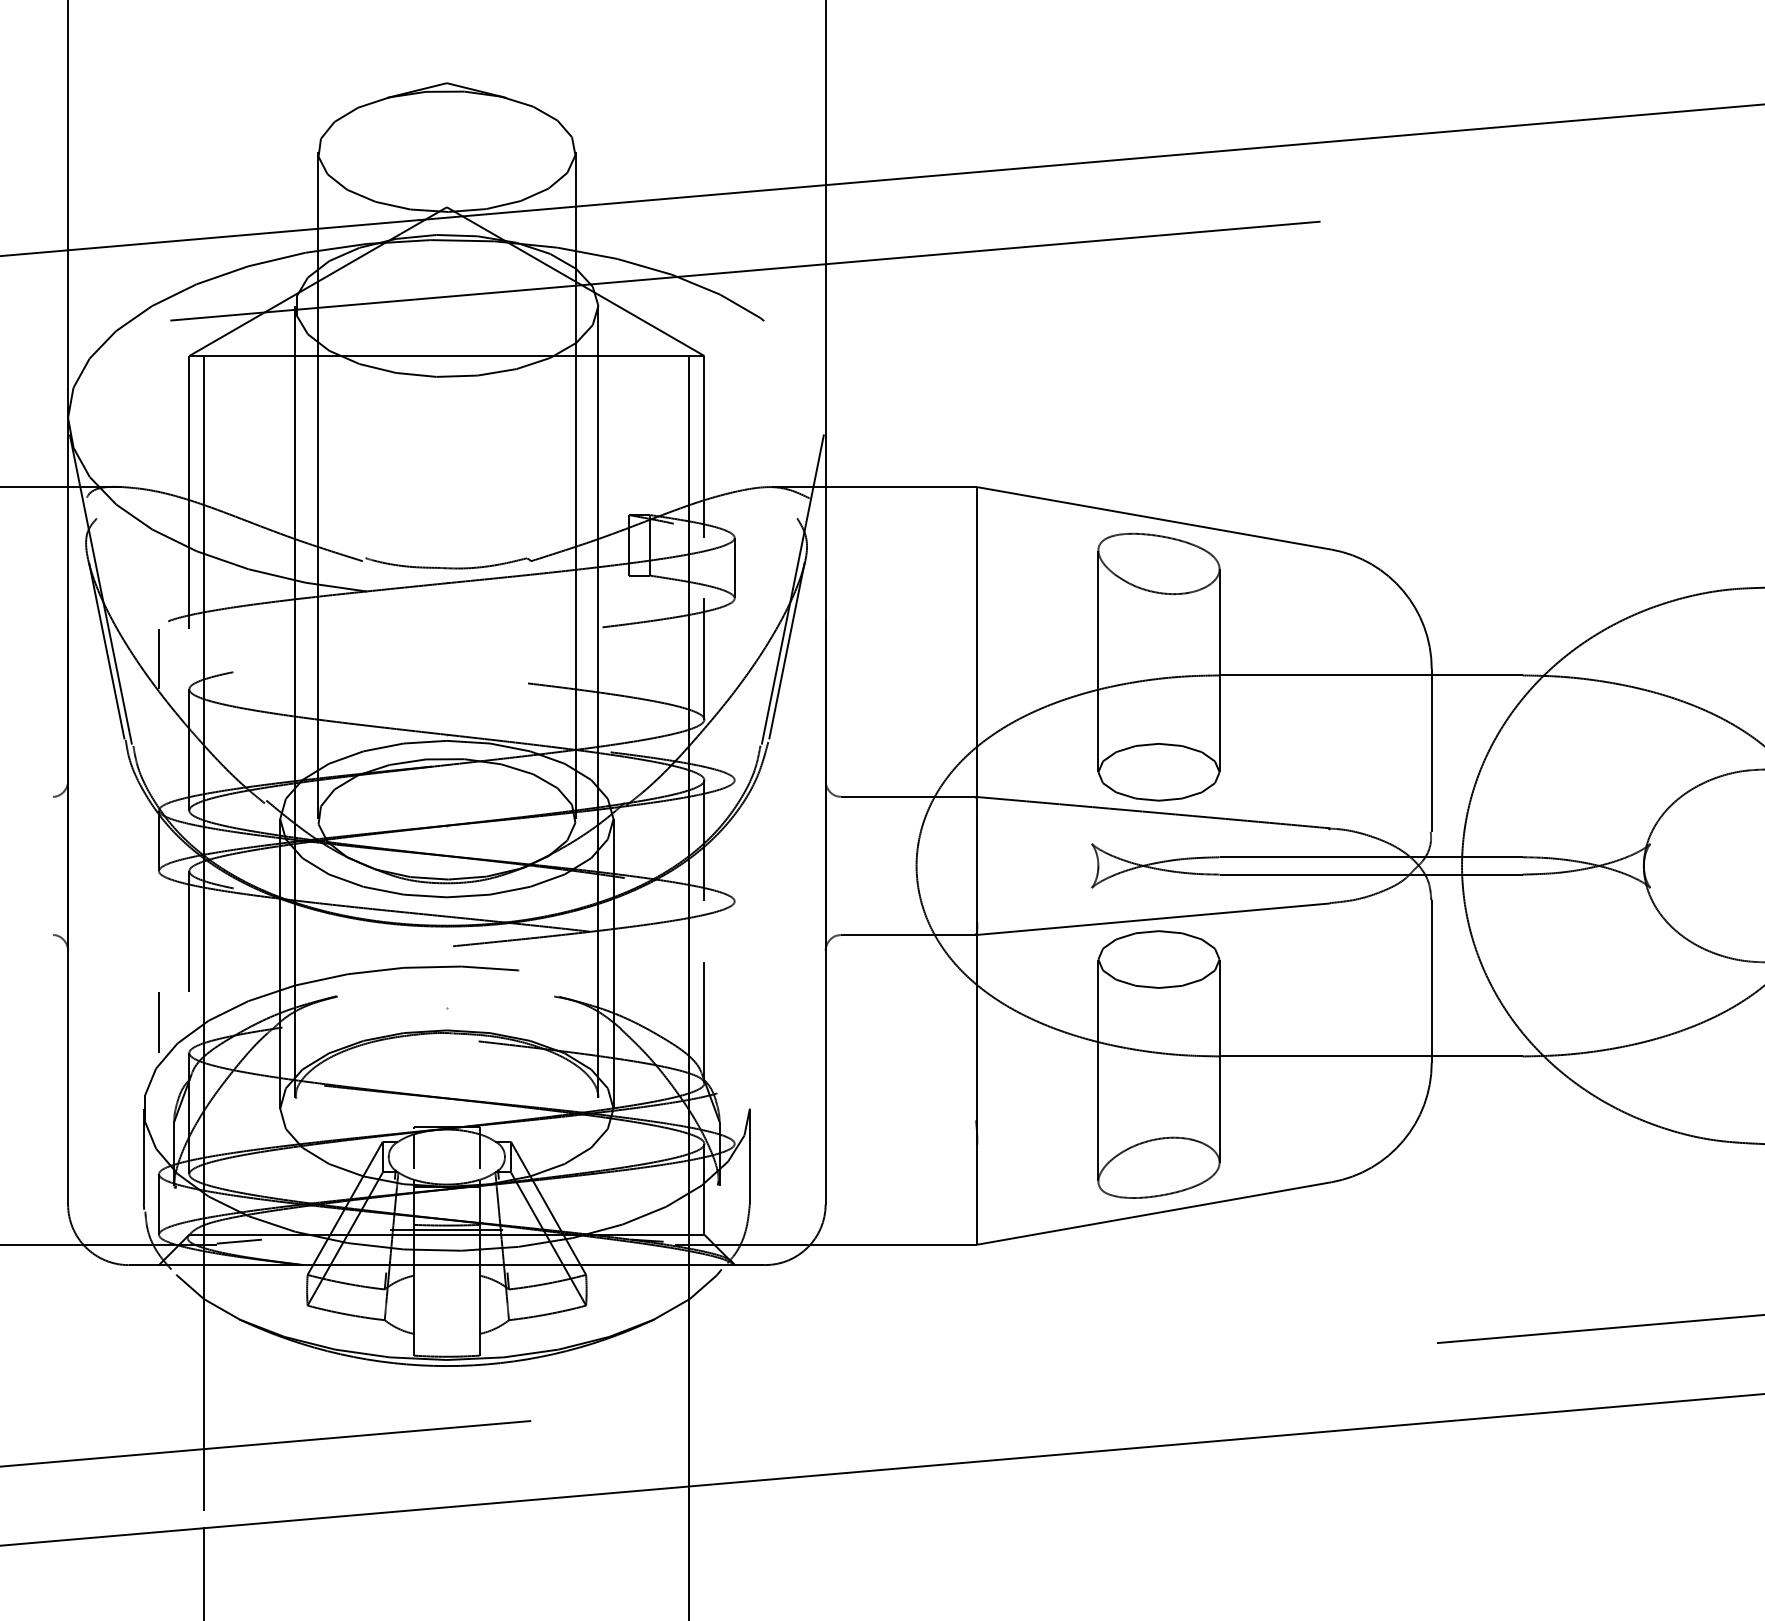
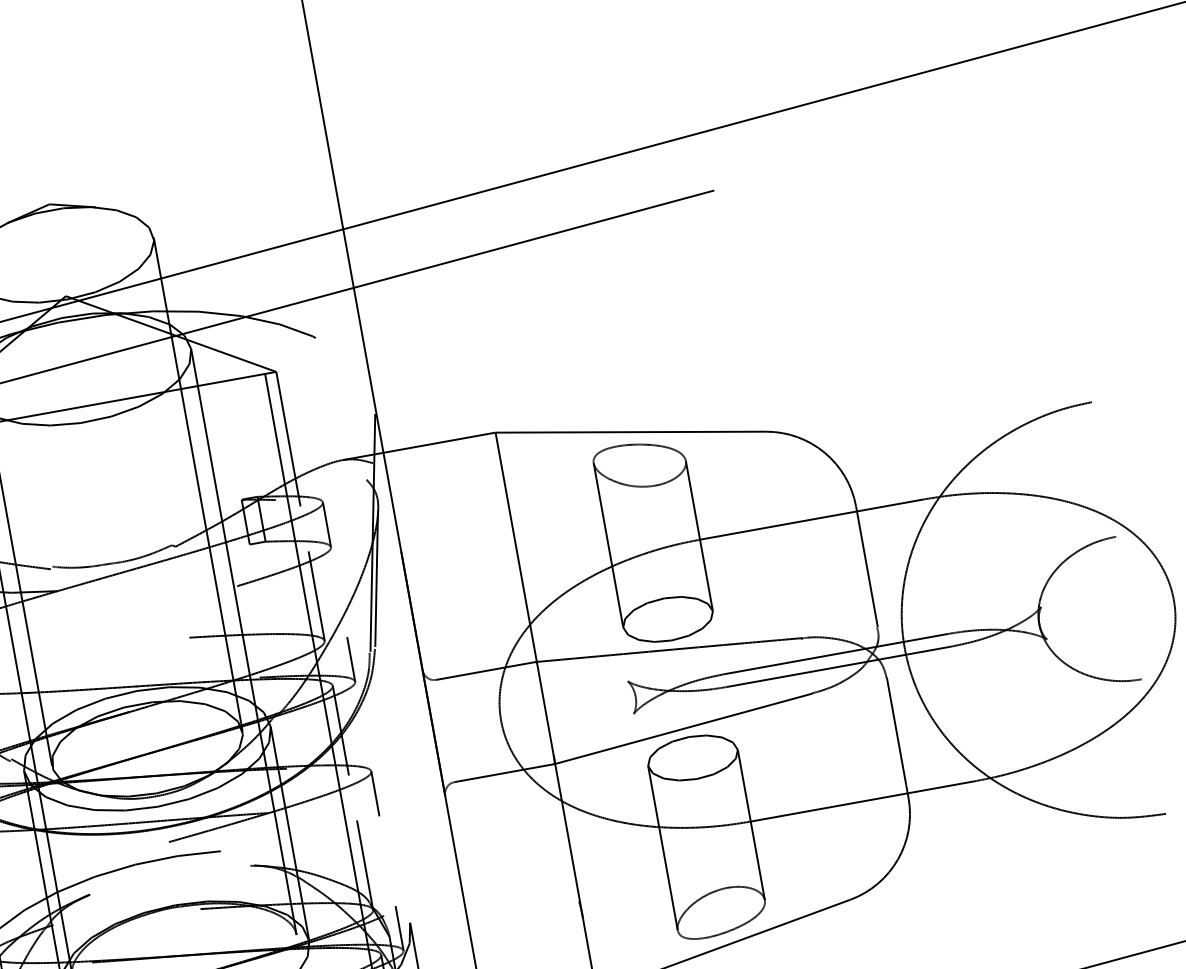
line: (734, 749) -> (350, 659), added
line: (734, 931) -> (375, 793), added
line: (734, 1113) -> (399, 928), added

